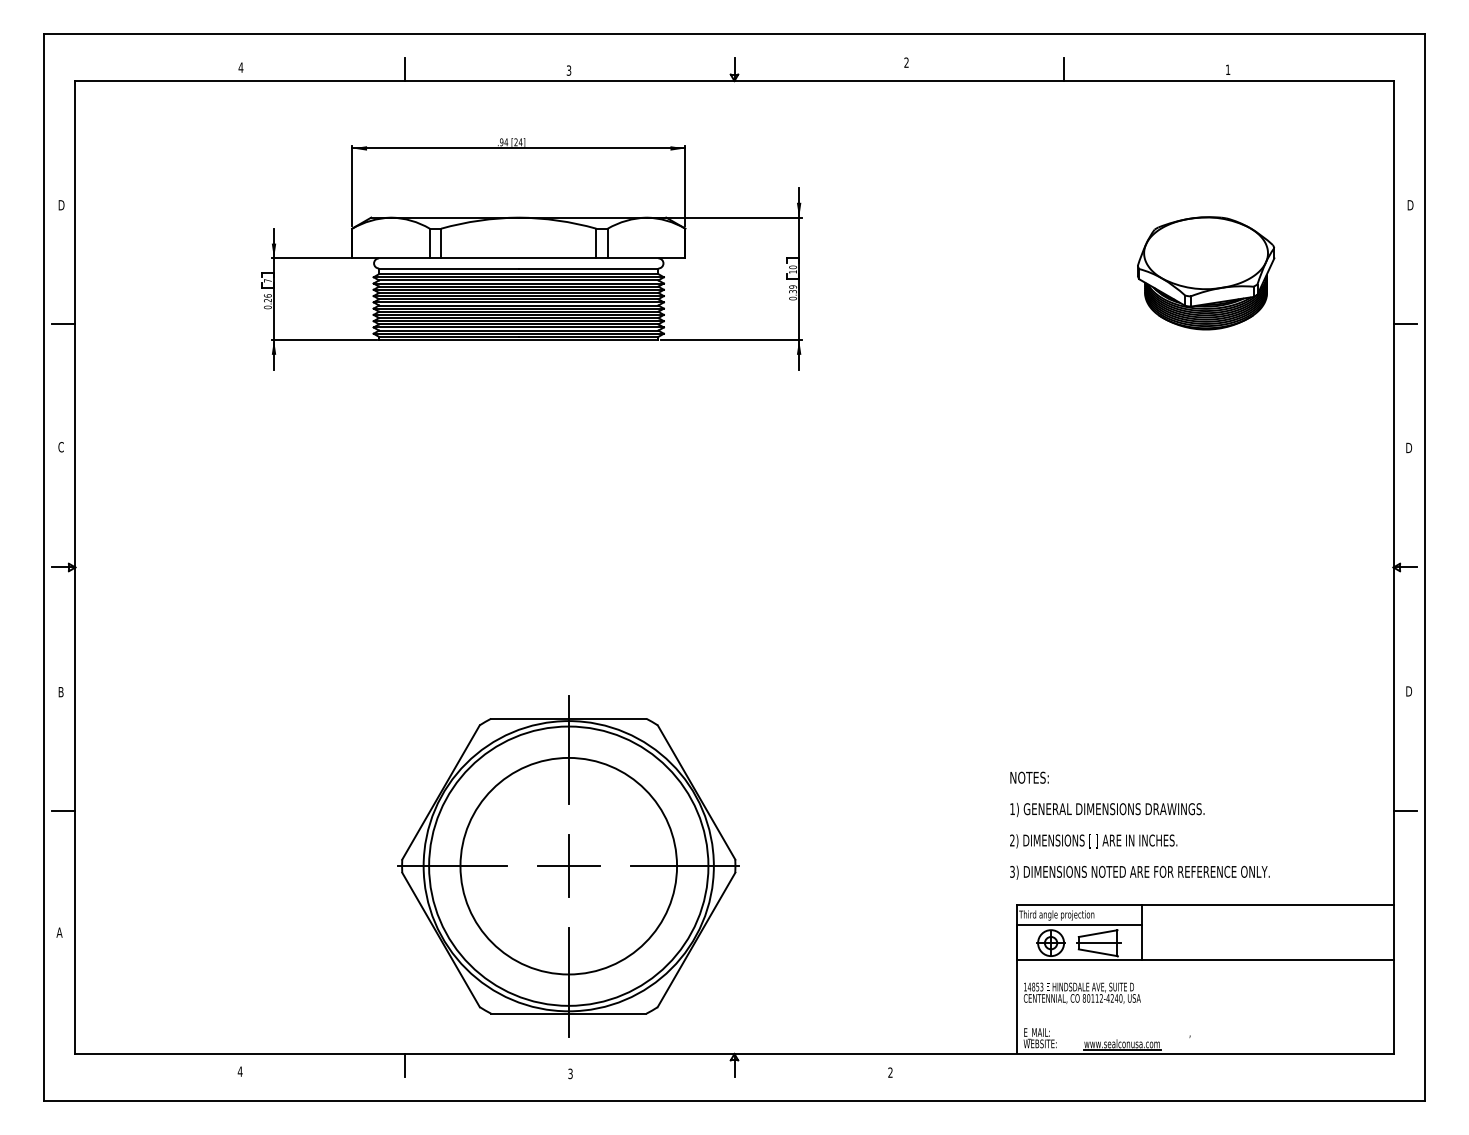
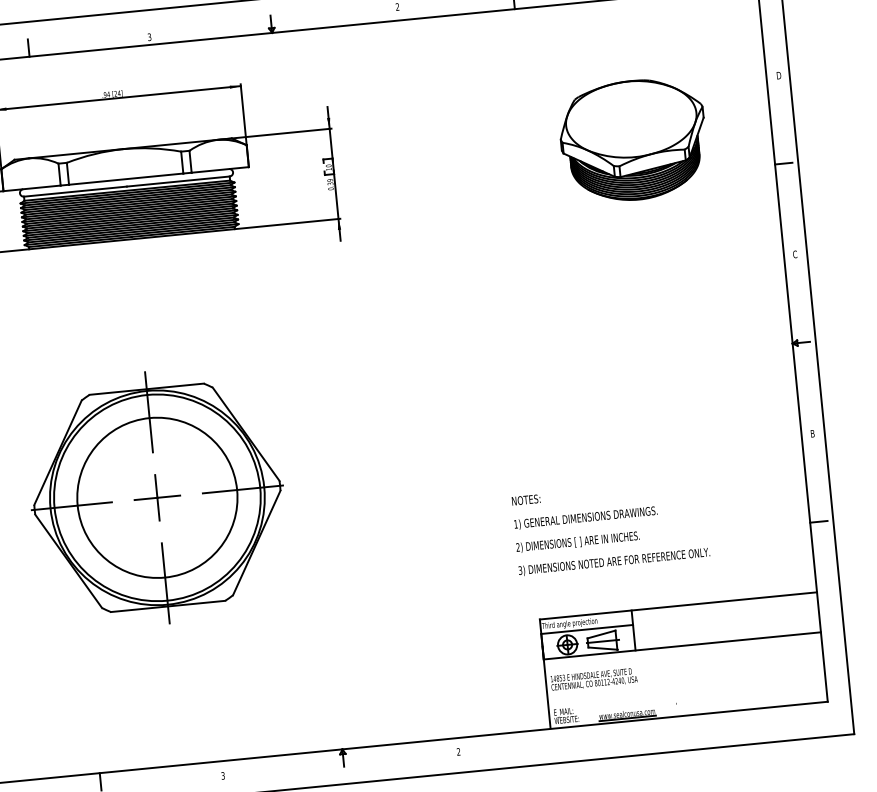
part: (1205, 273) -> (632, 140), size x1.43
text: (1409, 447) -> (795, 254), D -> C
text: (1409, 691) -> (813, 433), D -> B
text: (1139, 825) -> (610, 527), moved
part: (568, 866) -> (157, 498), moved

